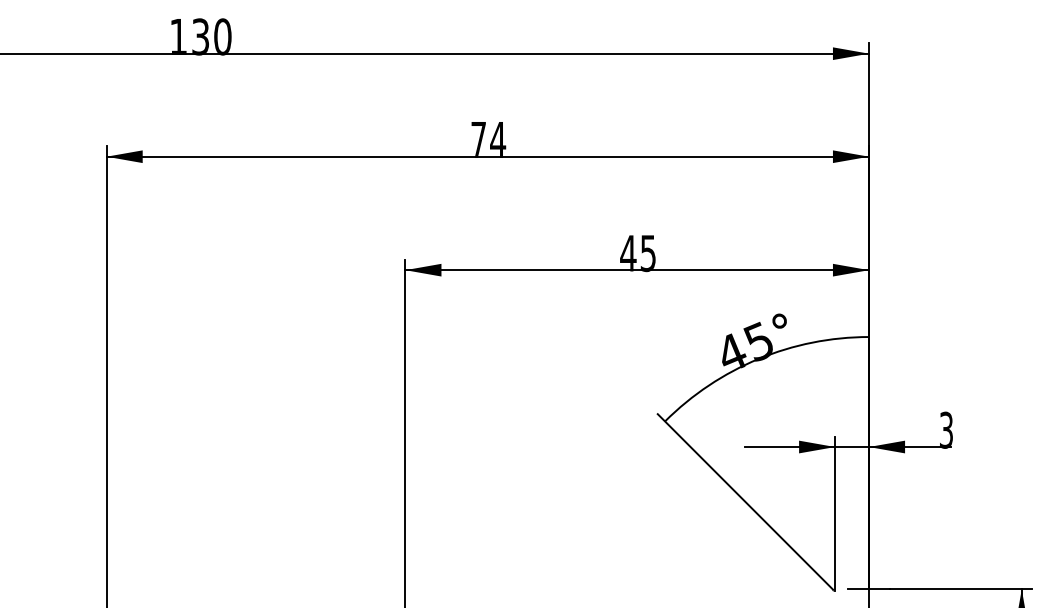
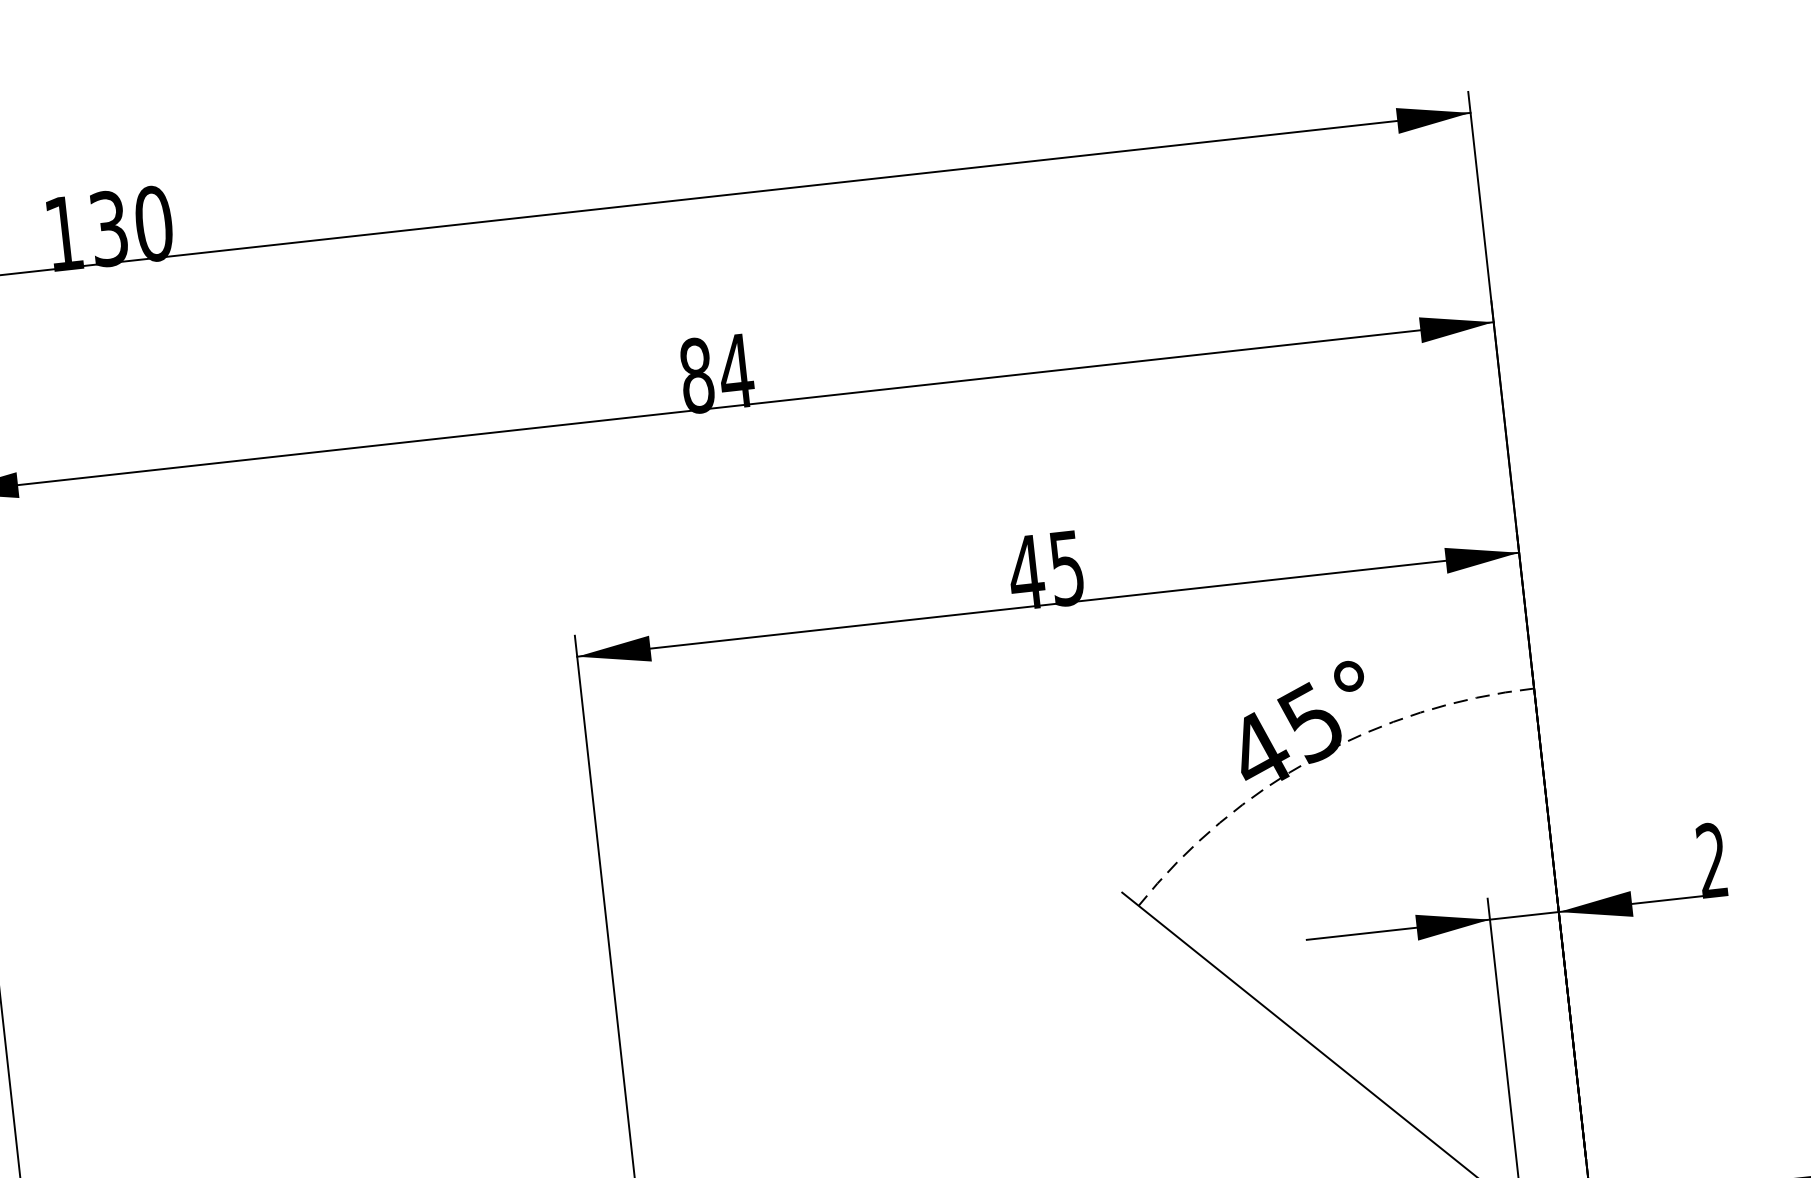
text: (478, 139) -> (696, 374), 74 -> 84
arc: (758, 358) -> (1314, 756), solid -> dashed
text: (946, 430) -> (1712, 861), 3 -> 2

